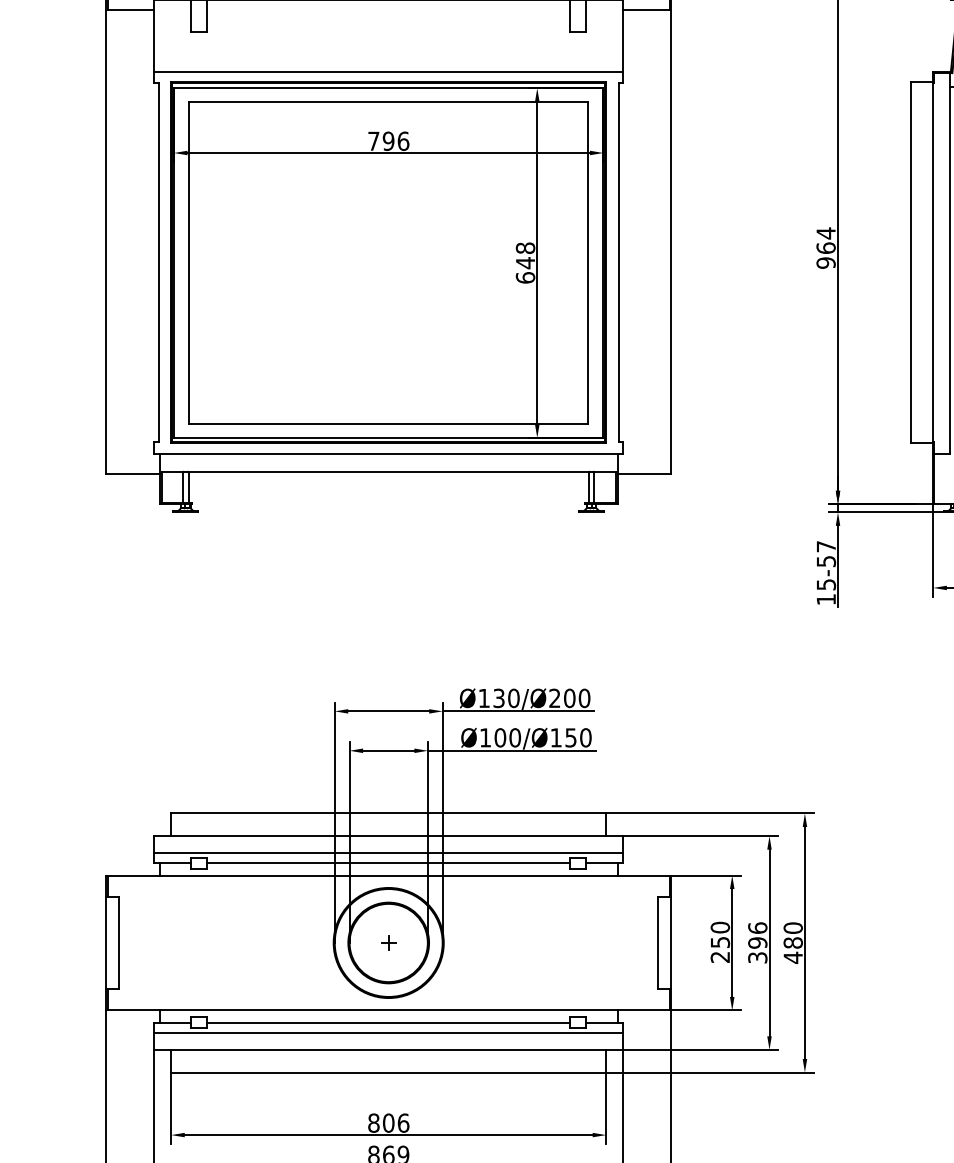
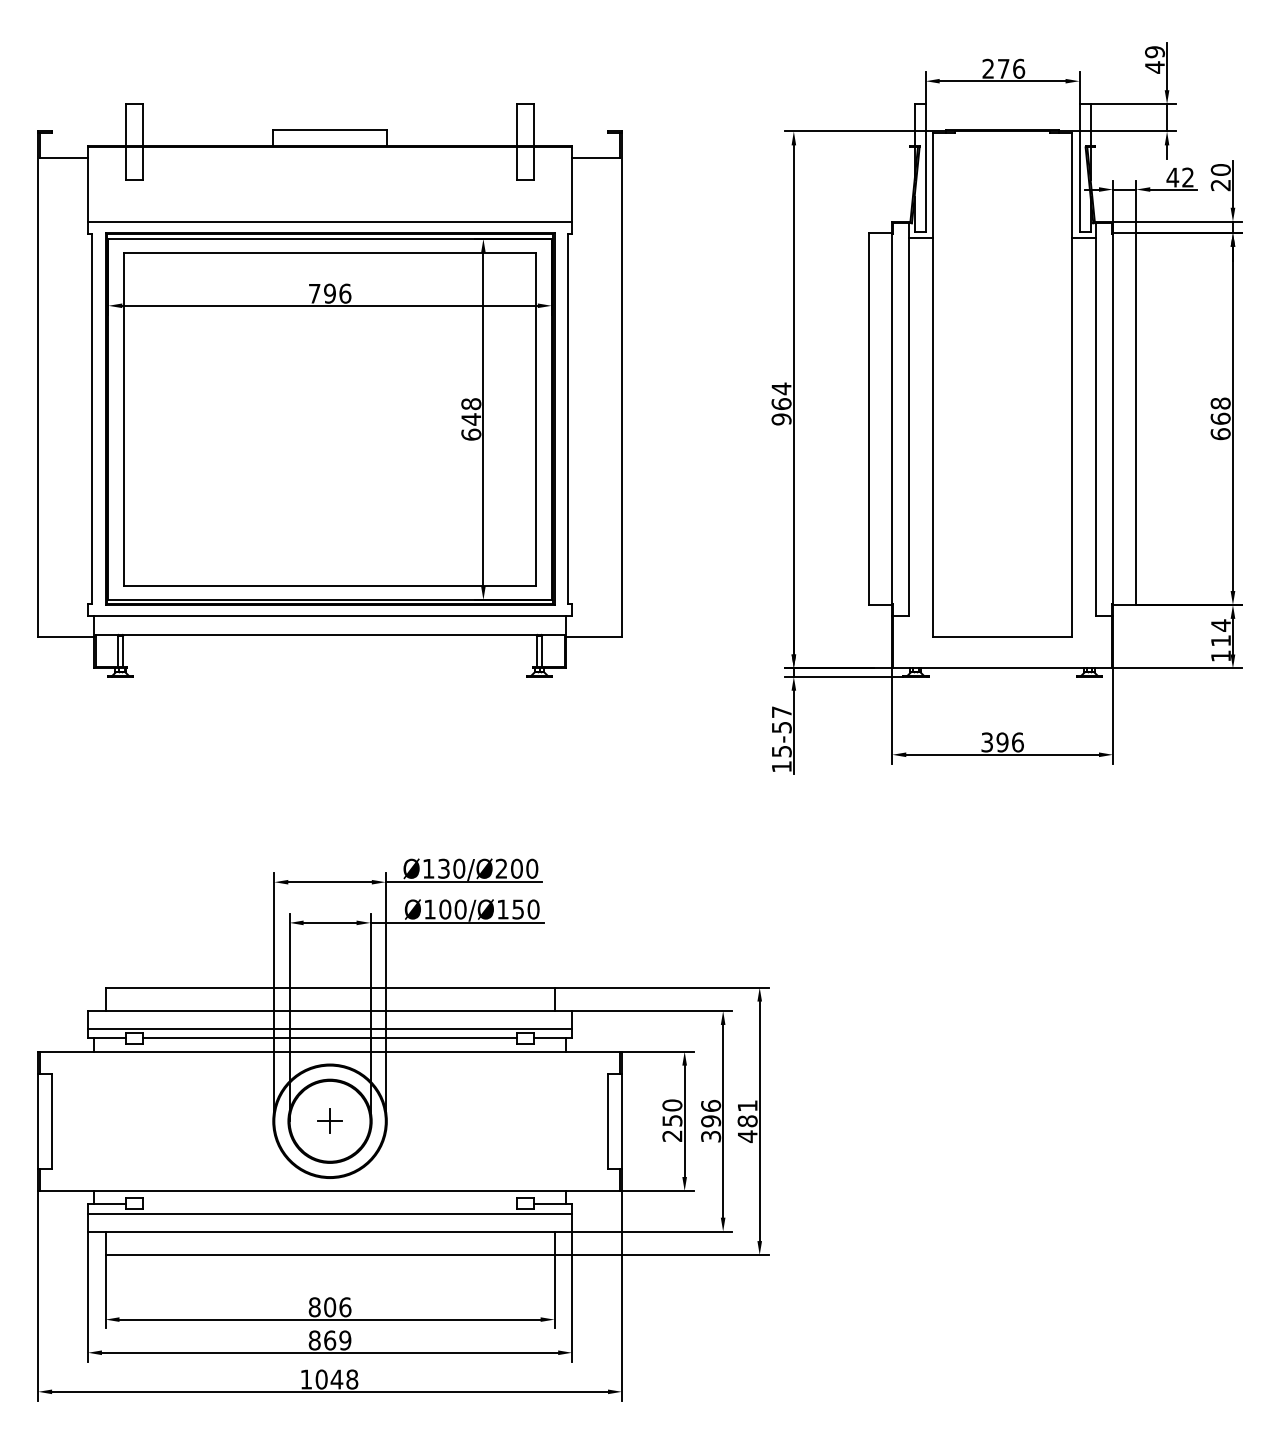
text: (793, 927) -> (747, 1105), 480 -> 481
part: (388, 943) -> (329, 1121), size x1.6
line: (388, 1023) -> (329, 1204), removed

